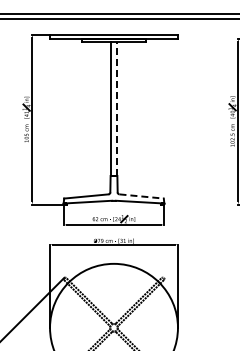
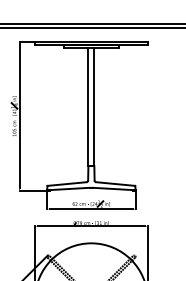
line: (117, 108) -> (94, 106), dashed -> solid
line: (142, 196) -> (116, 184), dashed -> solid

